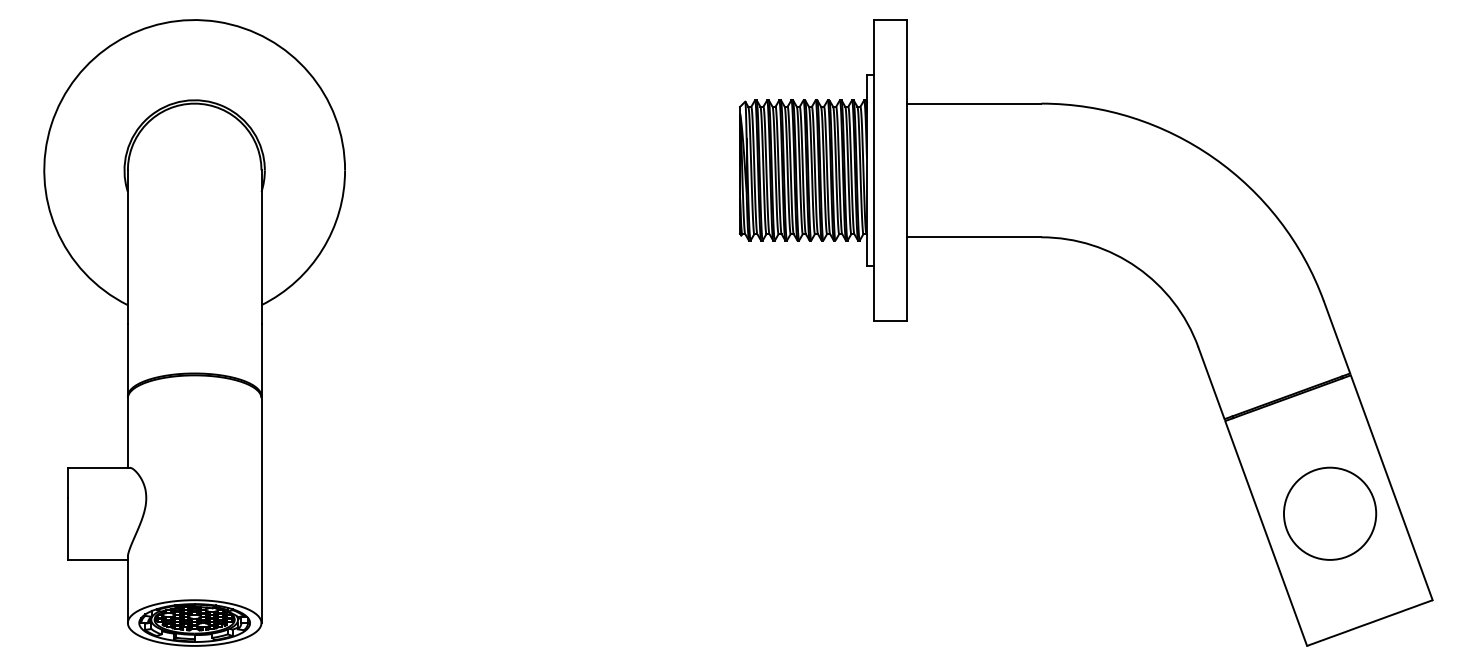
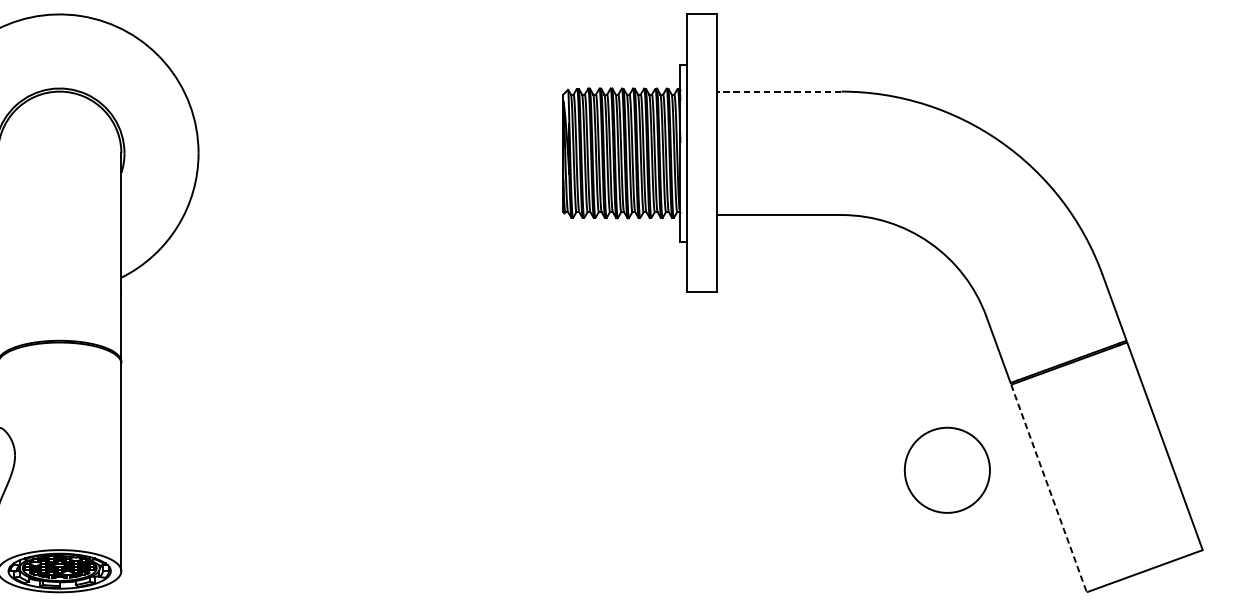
line: (973, 103) -> (778, 91), solid -> dashed
circle: (1330, 513) -> (947, 470), moved
line: (1266, 533) -> (1049, 488), solid -> dashed

